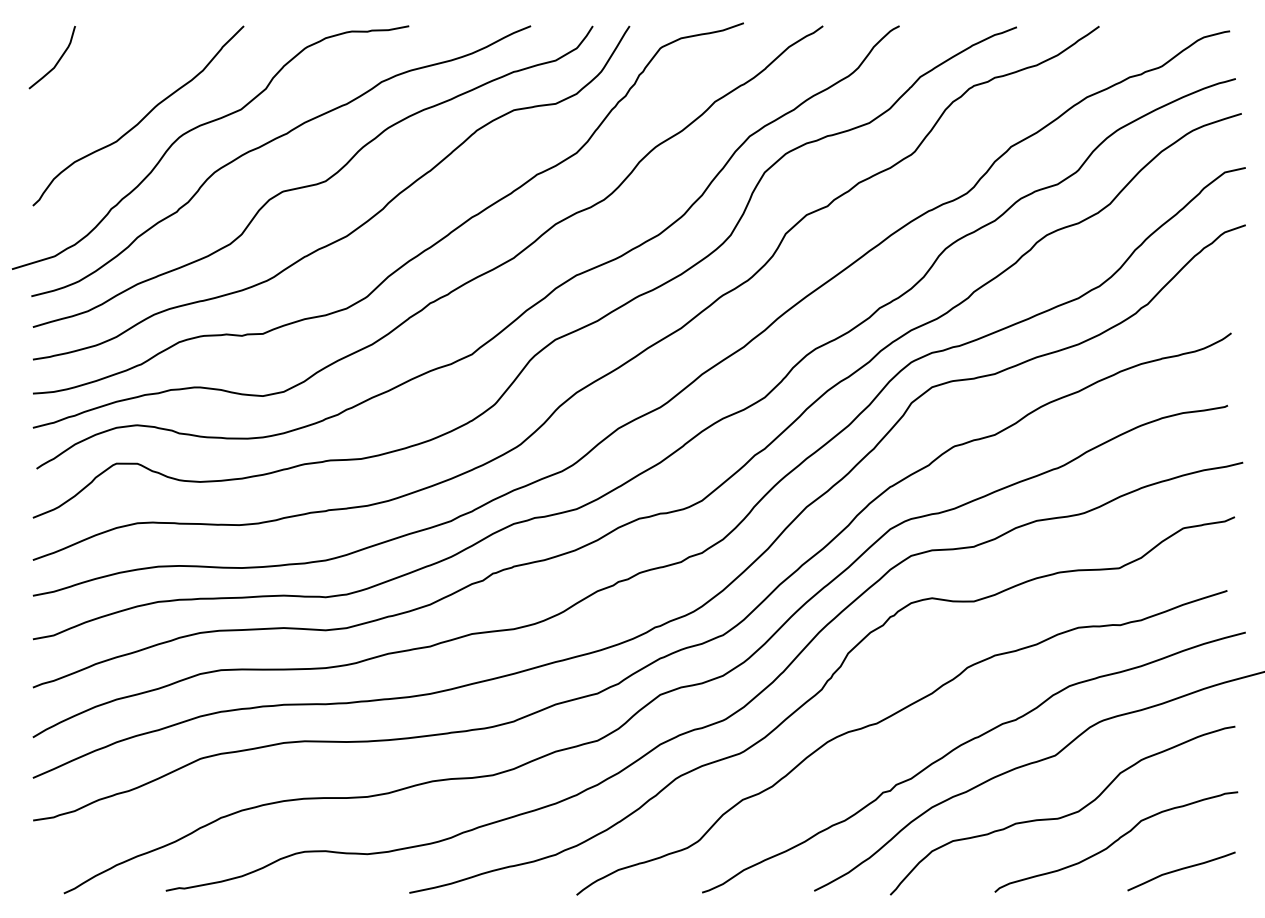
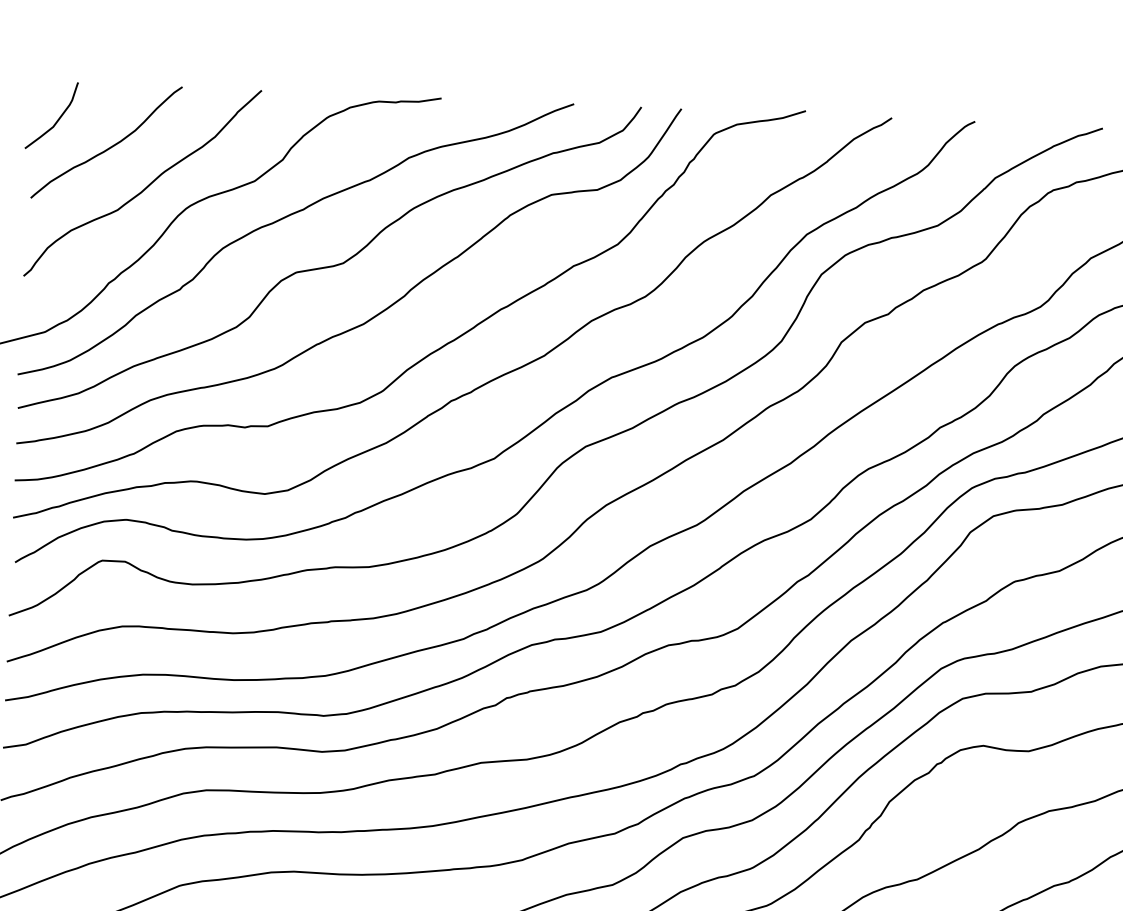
curve: (105, 84) -> (108, 147), added

